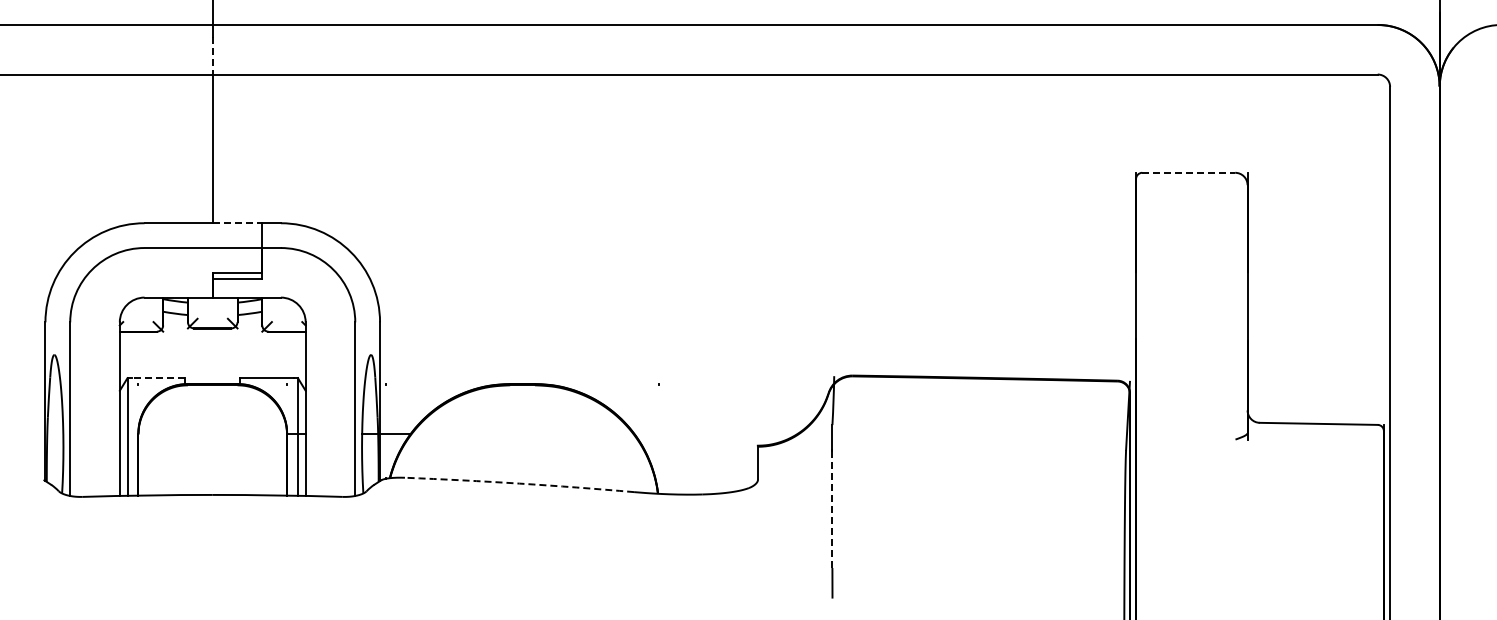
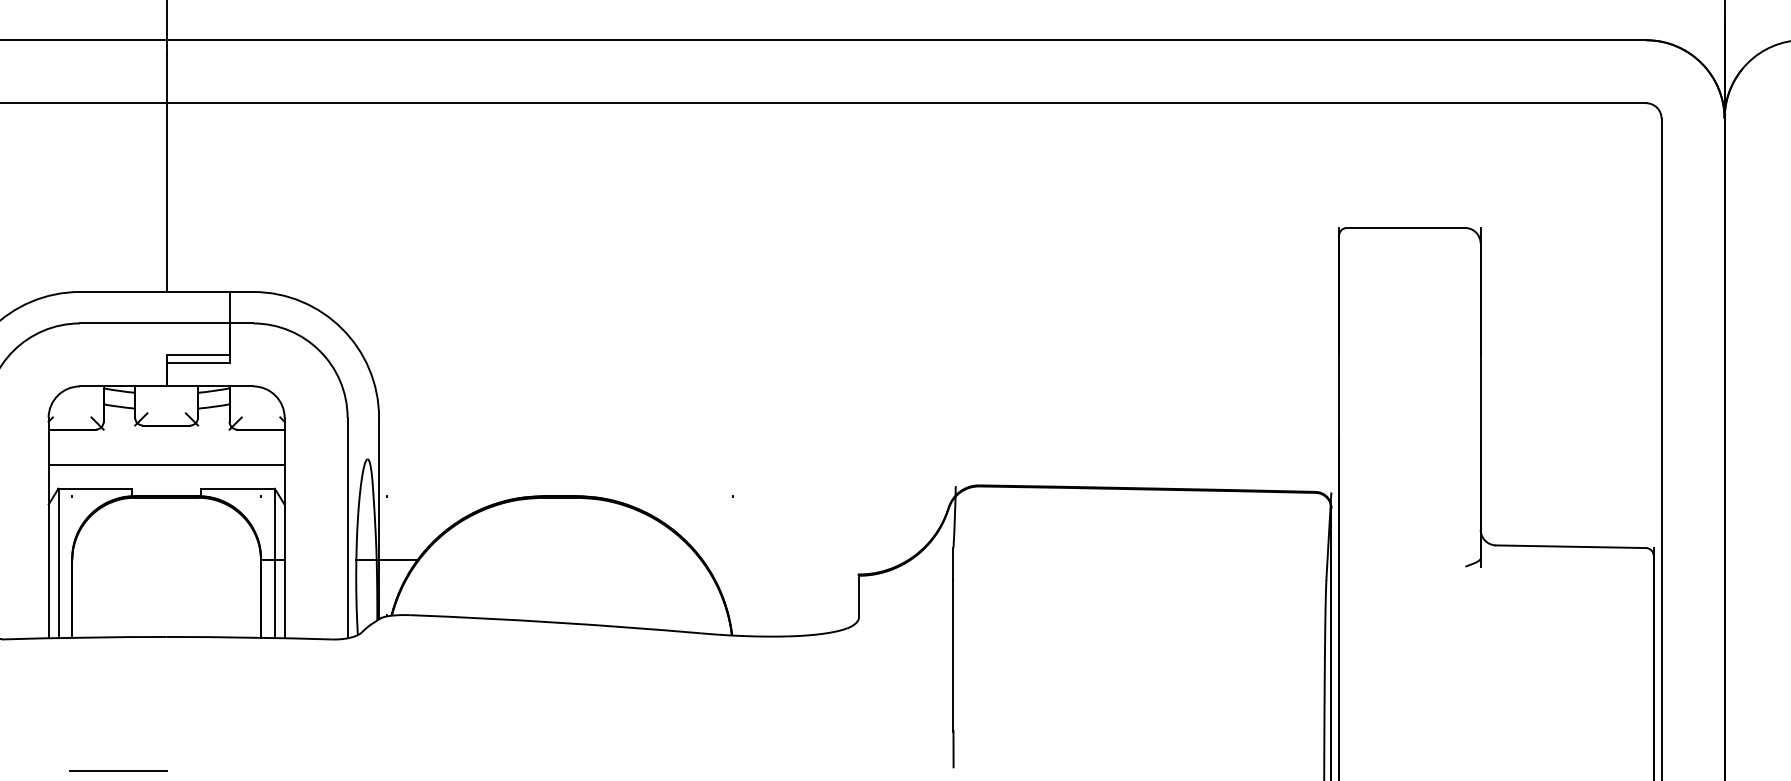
line: (212, 55) -> (166, 78), dashed -> solid
line: (1189, 172) -> (1406, 227), dashed -> solid
line: (237, 223) -> (198, 292), dashed -> solid
line: (212, 359) -> (166, 464), added
line: (158, 378) -> (97, 489), dashed -> solid
arc: (519, 483) -> (556, 622), dashed -> solid
line: (832, 510) -> (953, 656), dashed -> solid
line: (174, 600) -> (118, 771), added

